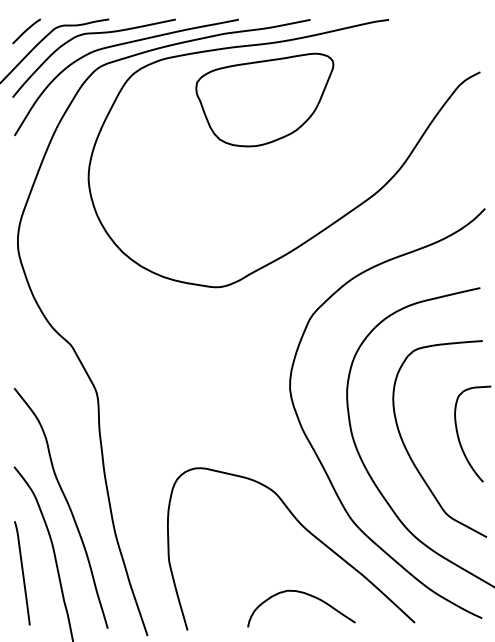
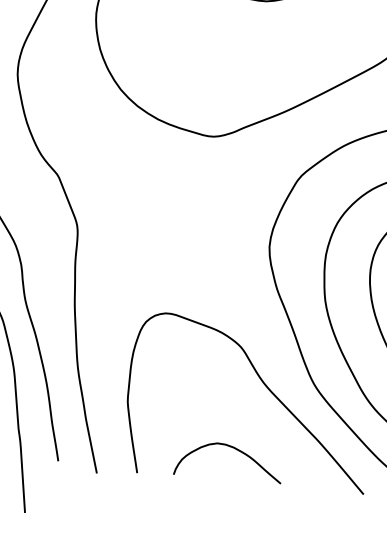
curve: (307, 595) -> (236, 450), moved

